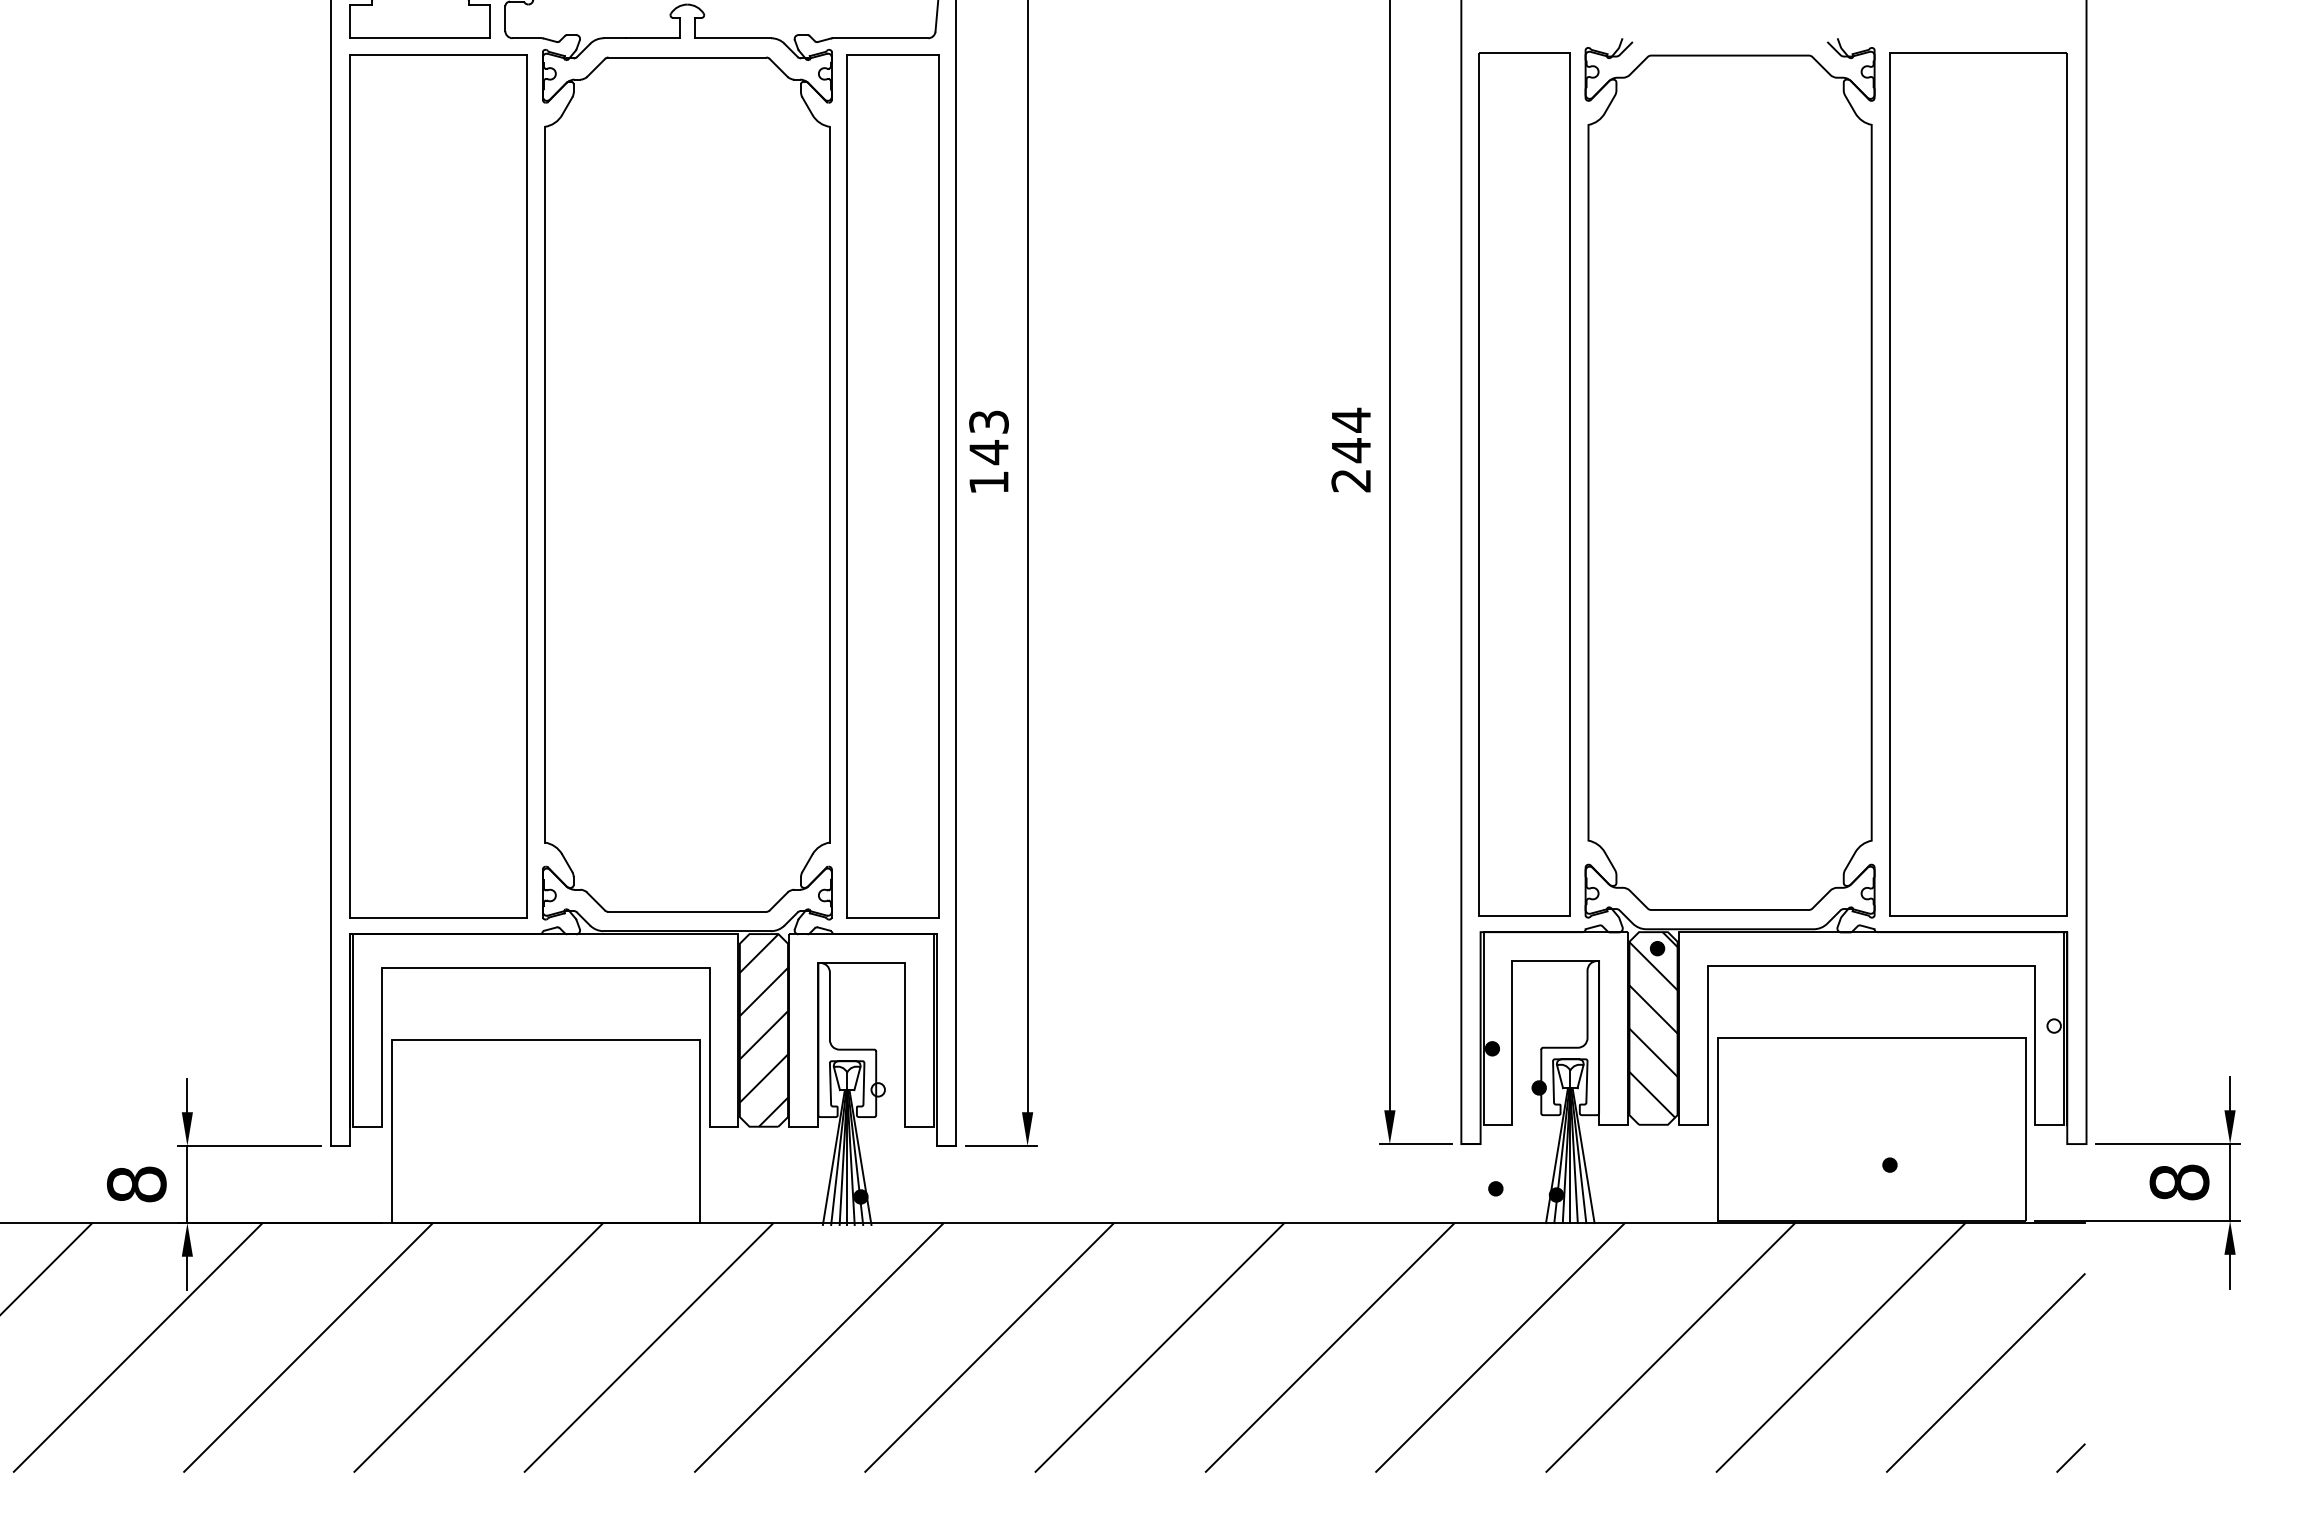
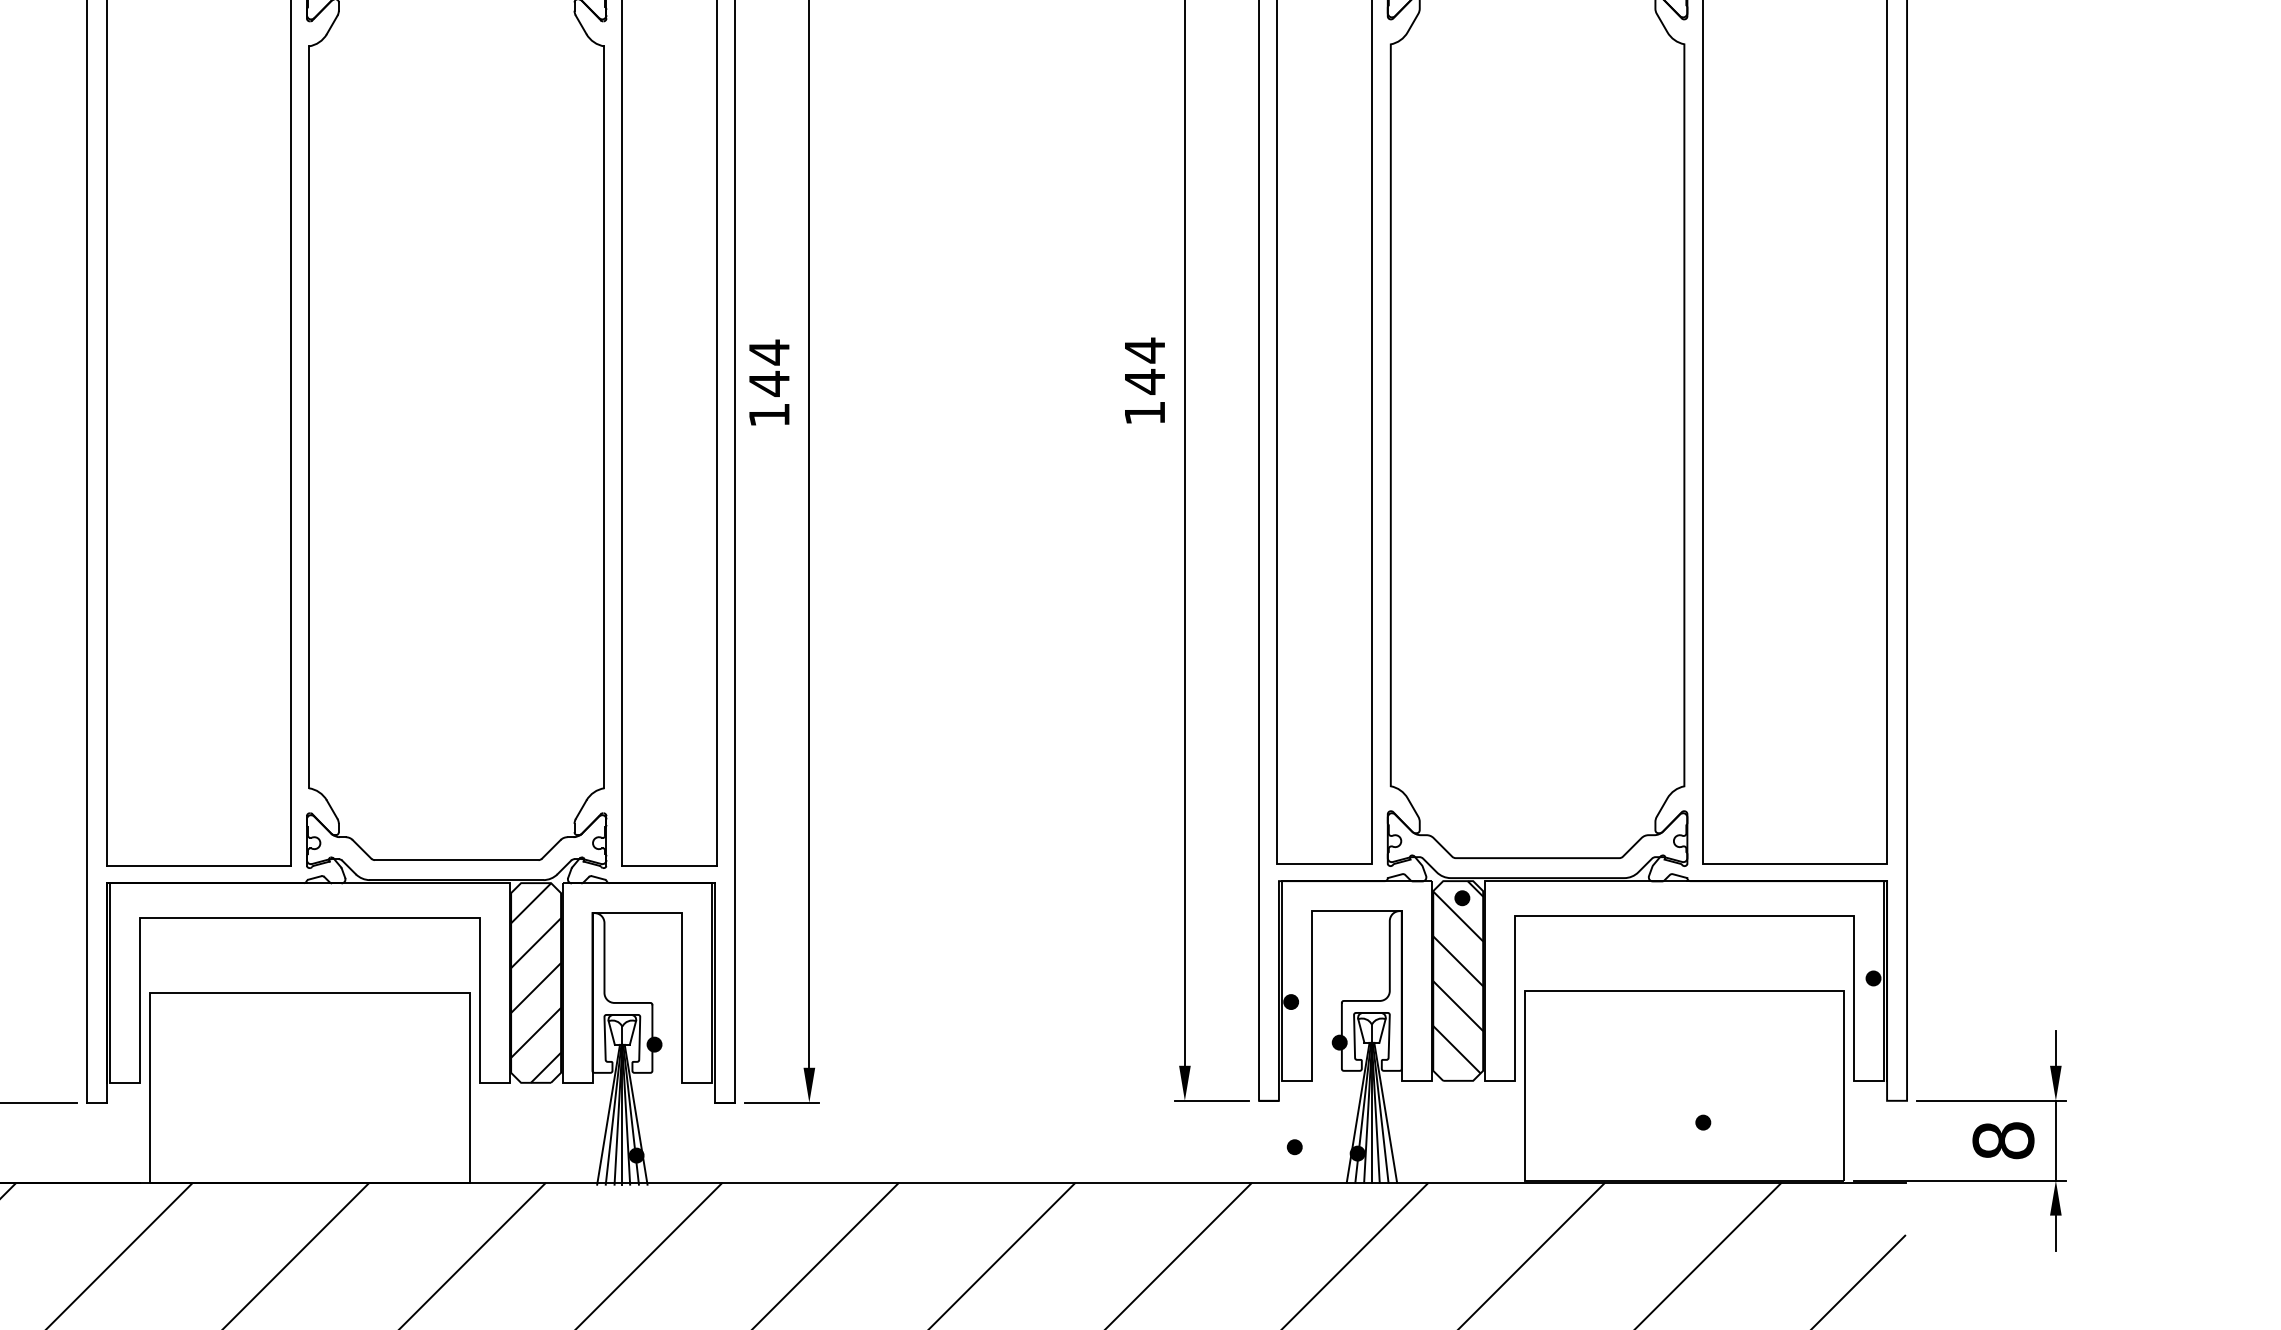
text: (988, 421) -> (768, 351), 143 -> 144
text: (1350, 481) -> (1144, 413), 244 -> 144
fill: (2053, 1025) -> (1872, 977), added
fill: (877, 1089) -> (653, 1044), added

